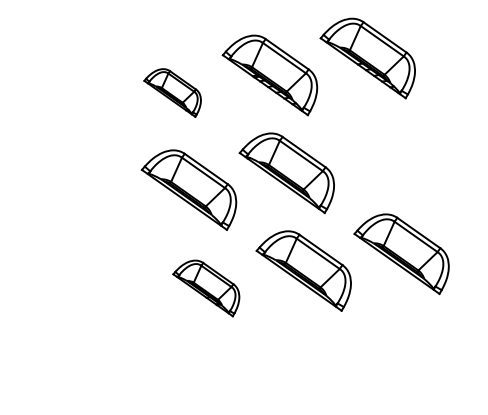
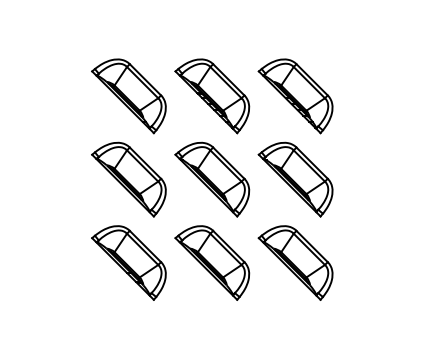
part: (172, 94) -> (128, 96), size x1.67
part: (385, 157) -> (295, 179), added
part: (206, 289) -> (128, 262), size x1.43

